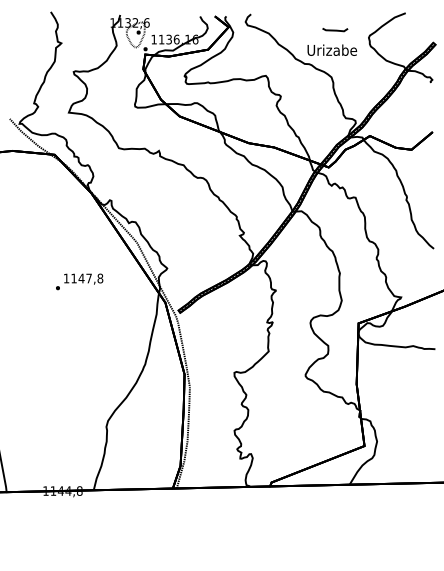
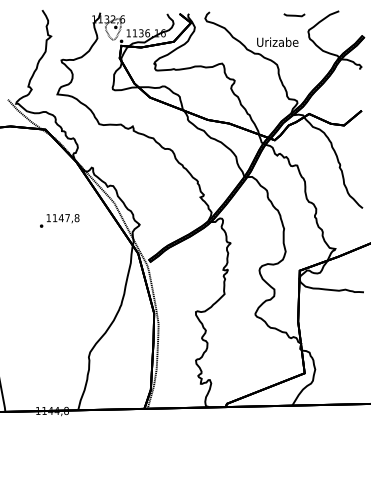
line: (335, 30) -> (294, 15), moved
text: (79, 281) -> (59, 220), moved

